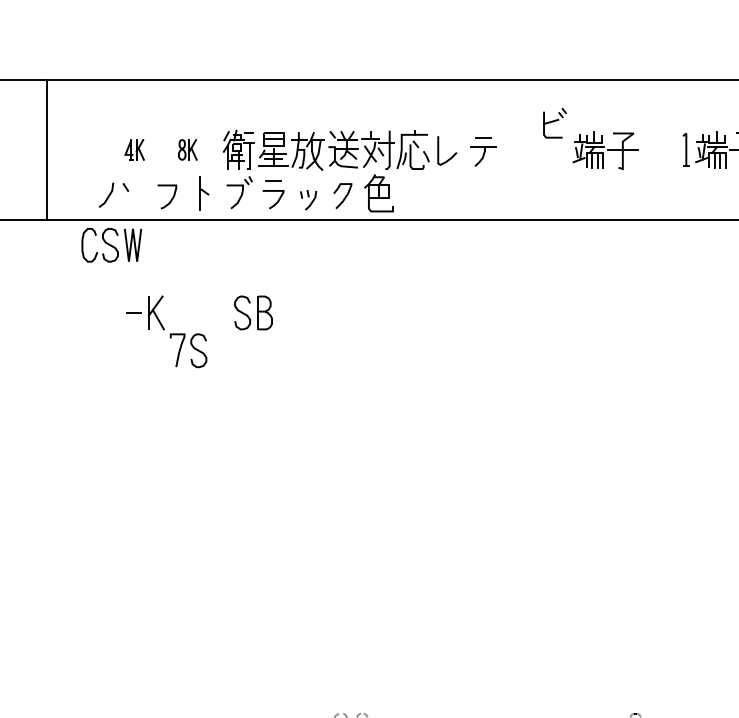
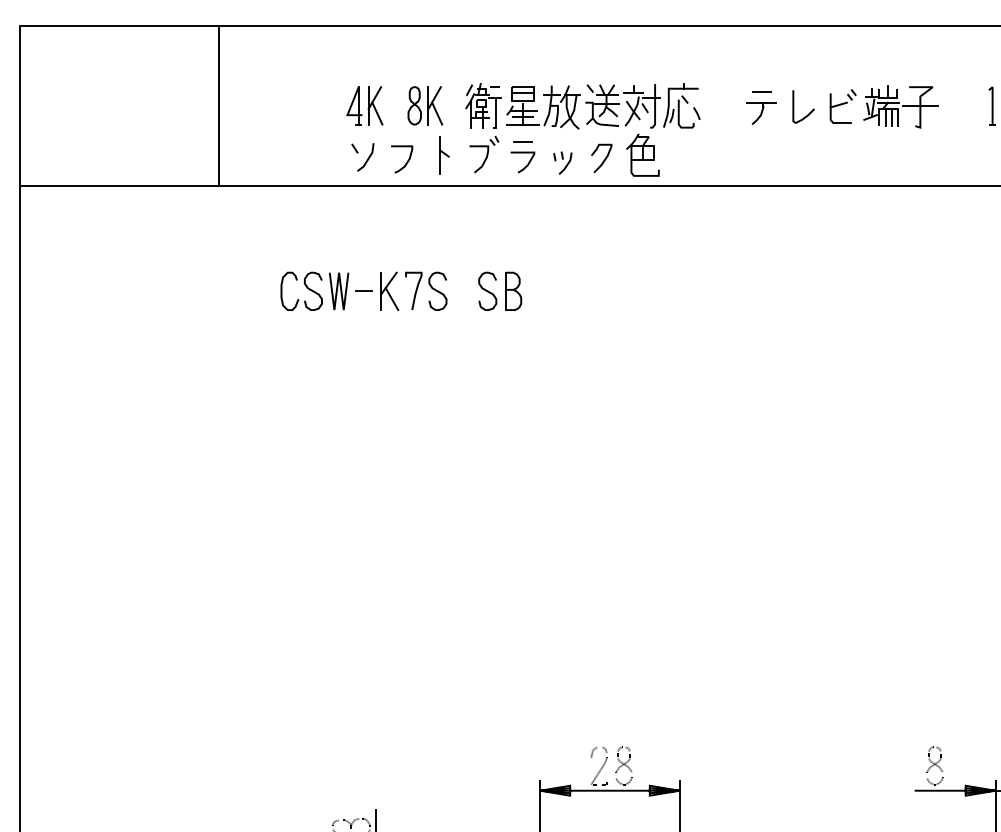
part: (554, 123) -> (842, 106), moved
line: (47, 149) -> (219, 105), moved
part: (134, 149) -> (364, 105), size x1.67
part: (187, 149) -> (425, 105), size x1.67
curve: (452, 155) -> (809, 112), moved
line: (107, 196) -> (367, 158), moved
part: (111, 244) -> (314, 290), moved
part: (188, 349) -> (426, 290), moved

